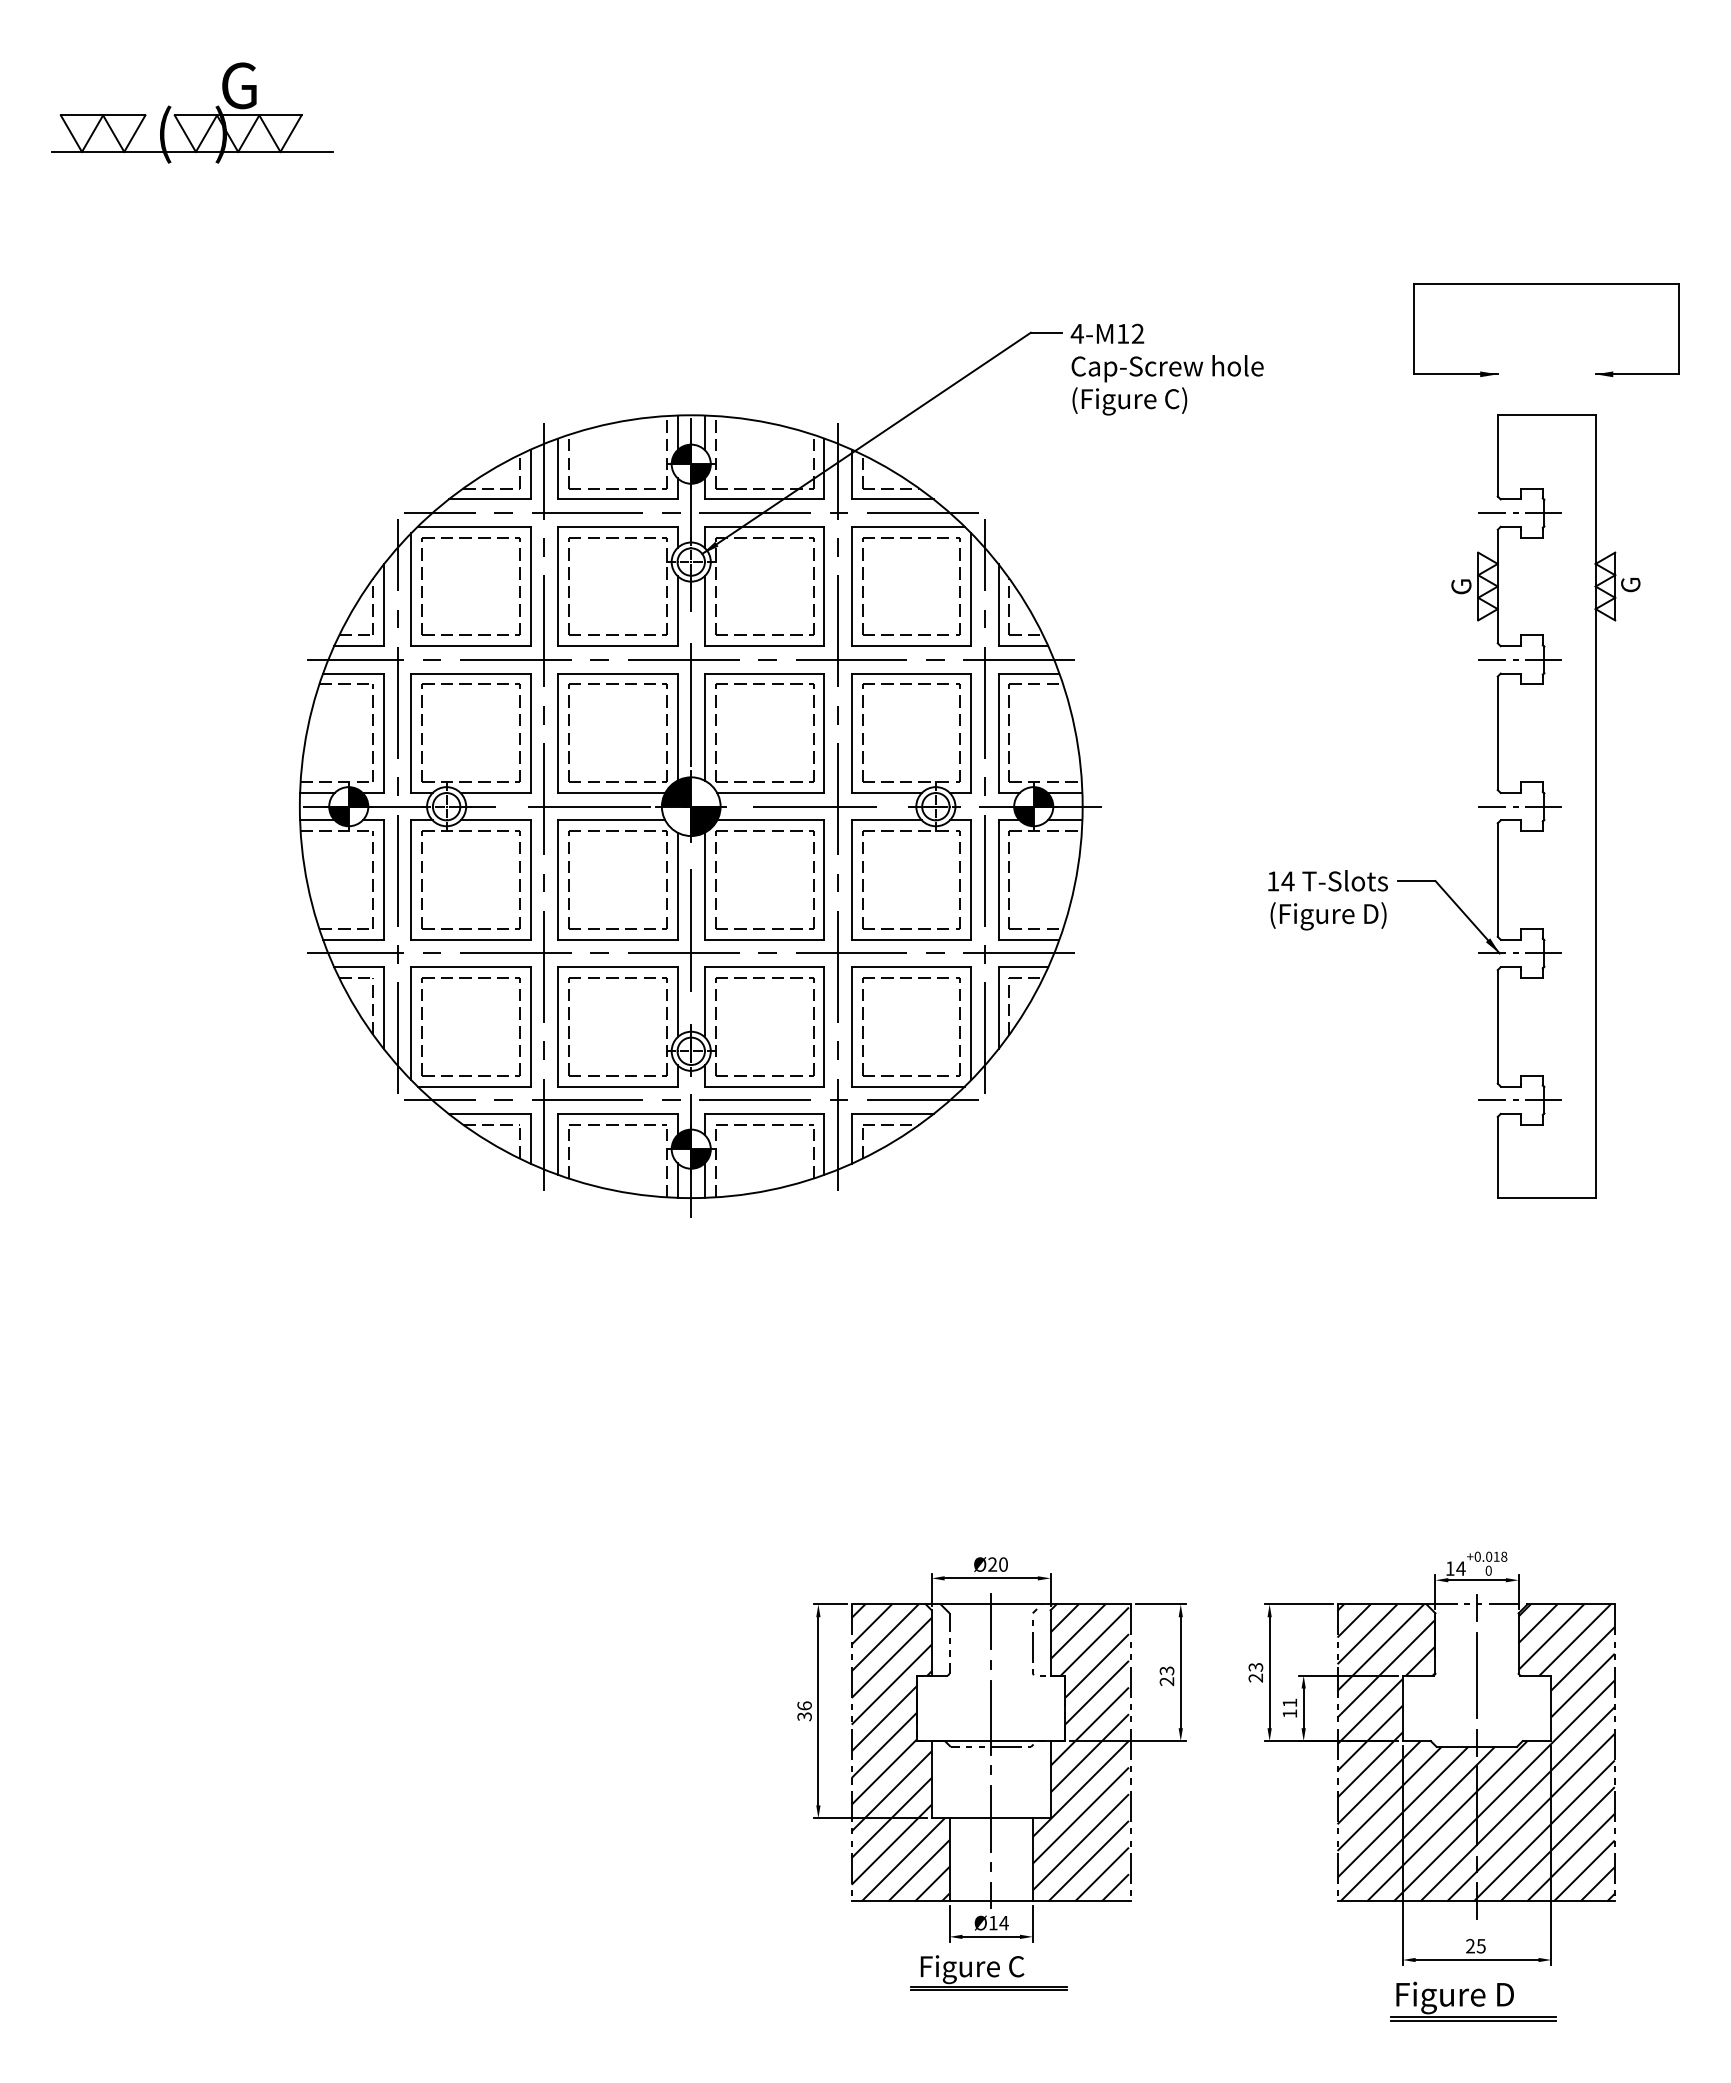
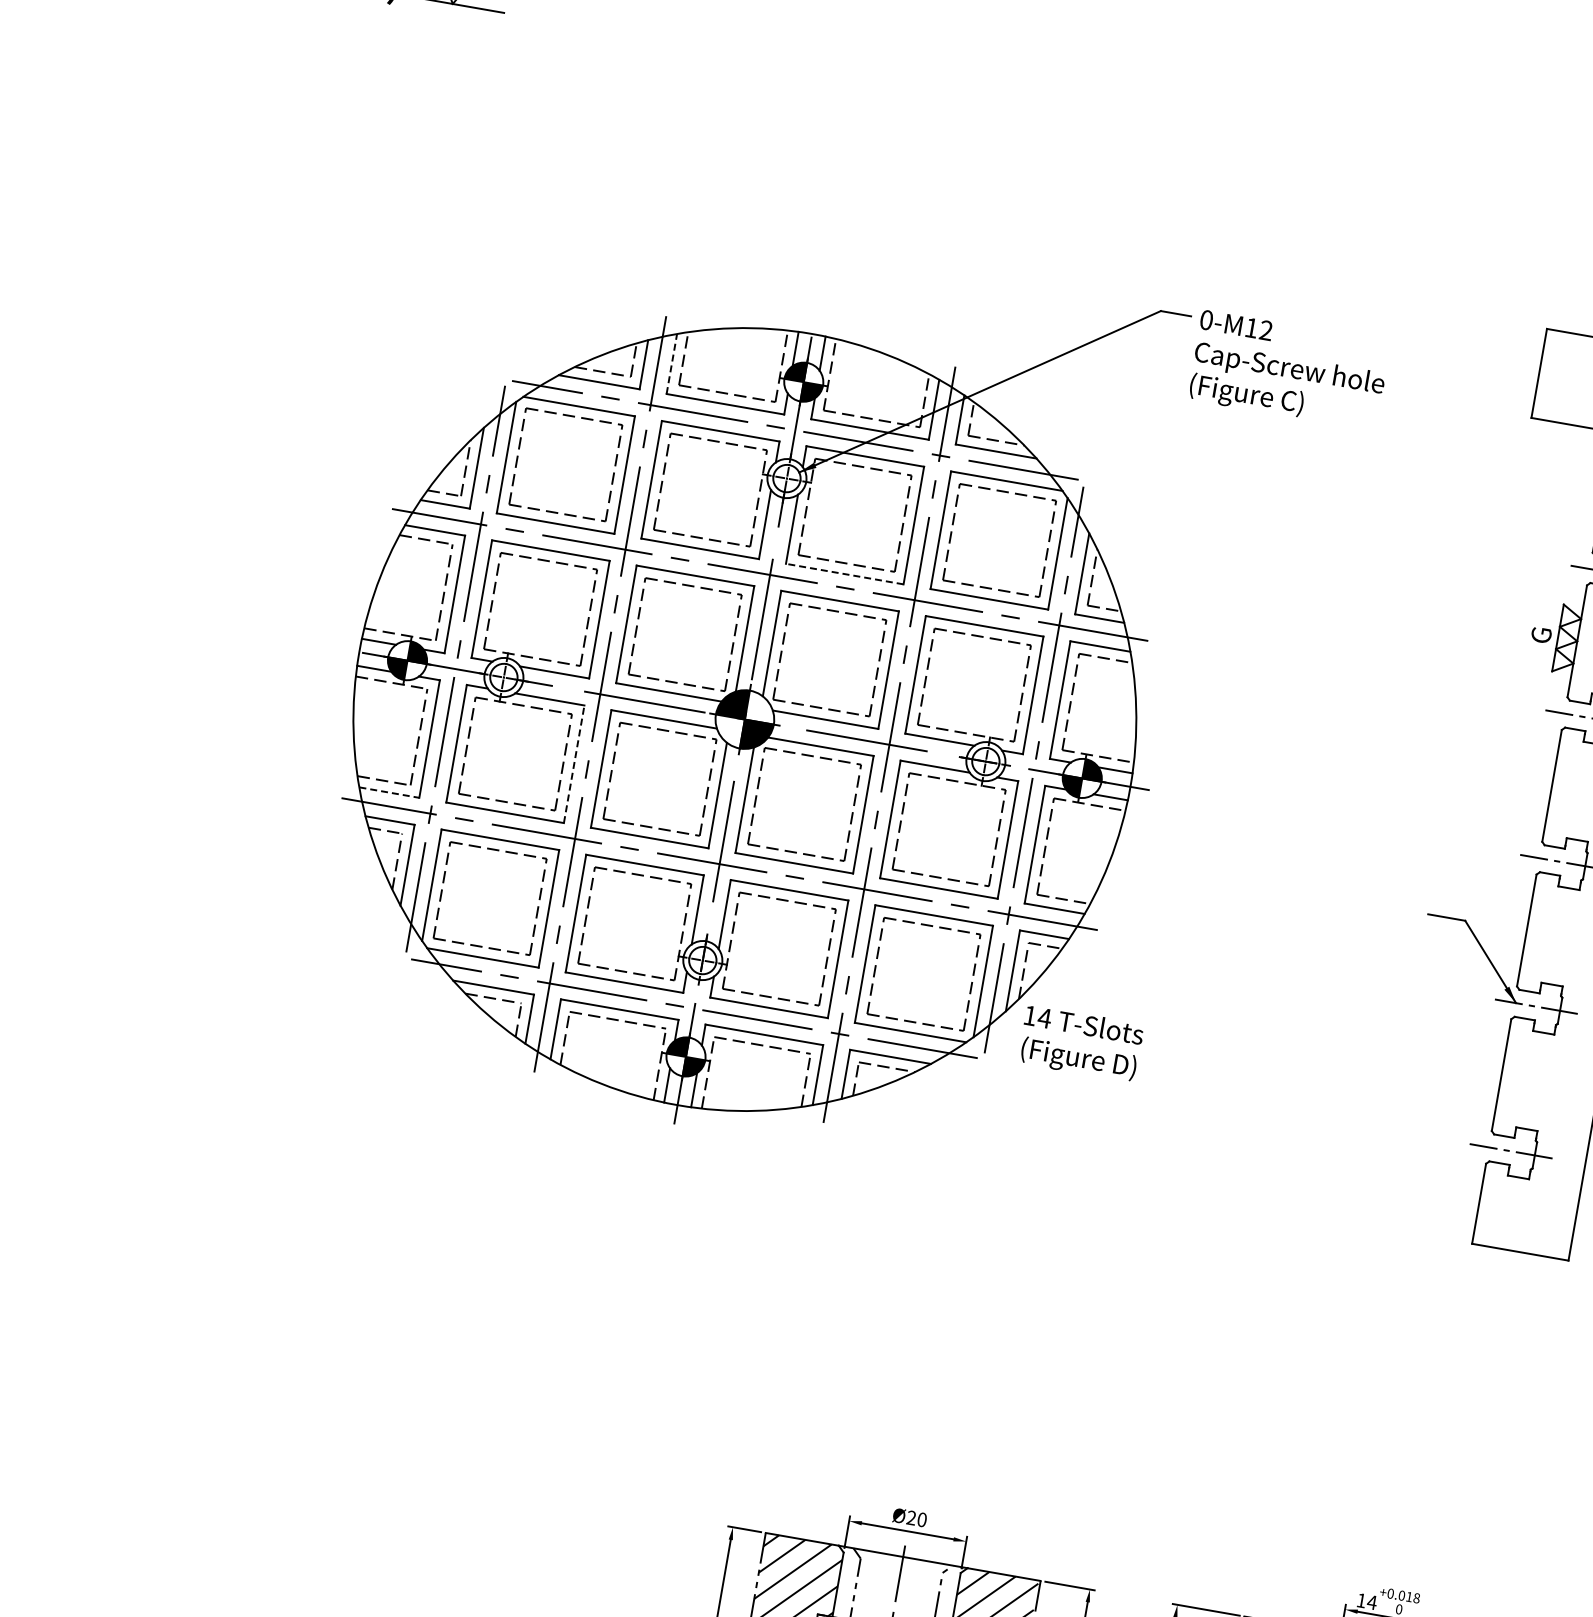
text: (1077, 333) -> (1206, 319), 4-M12 -> 0-M12
line: (558, 468) -> (672, 363), solid -> dashed
line: (764, 646) -> (844, 574), solid -> dashed
line: (530, 880) -> (573, 764), solid -> dashed
text: (1327, 900) -> (1080, 1043), moved
line: (354, 939) -> (390, 792), solid -> dashed

